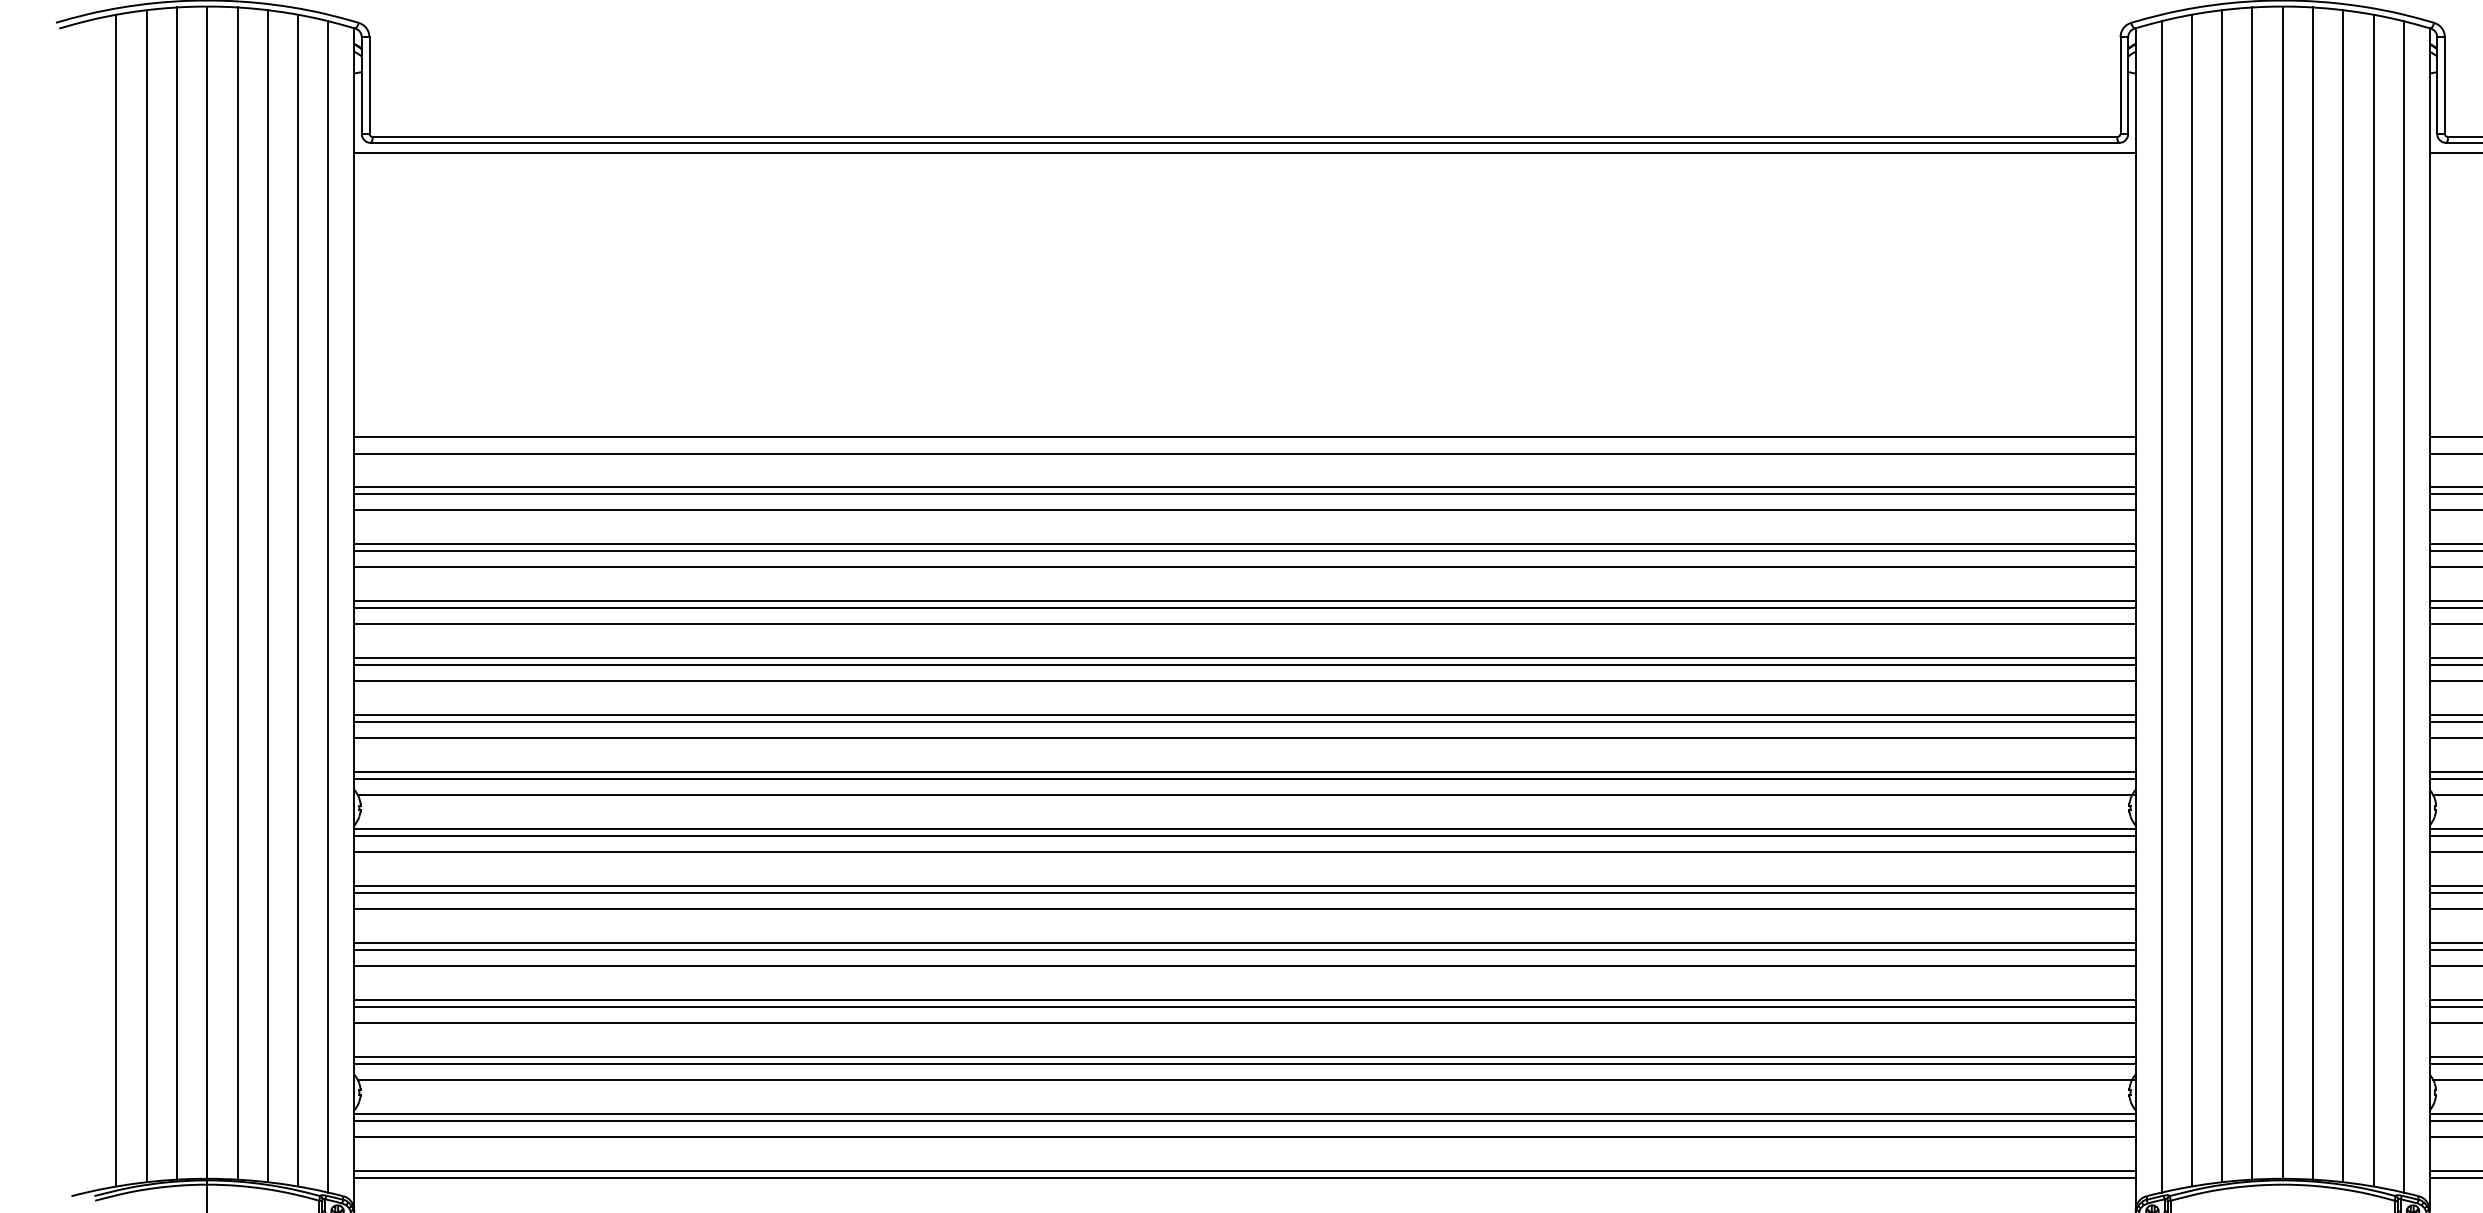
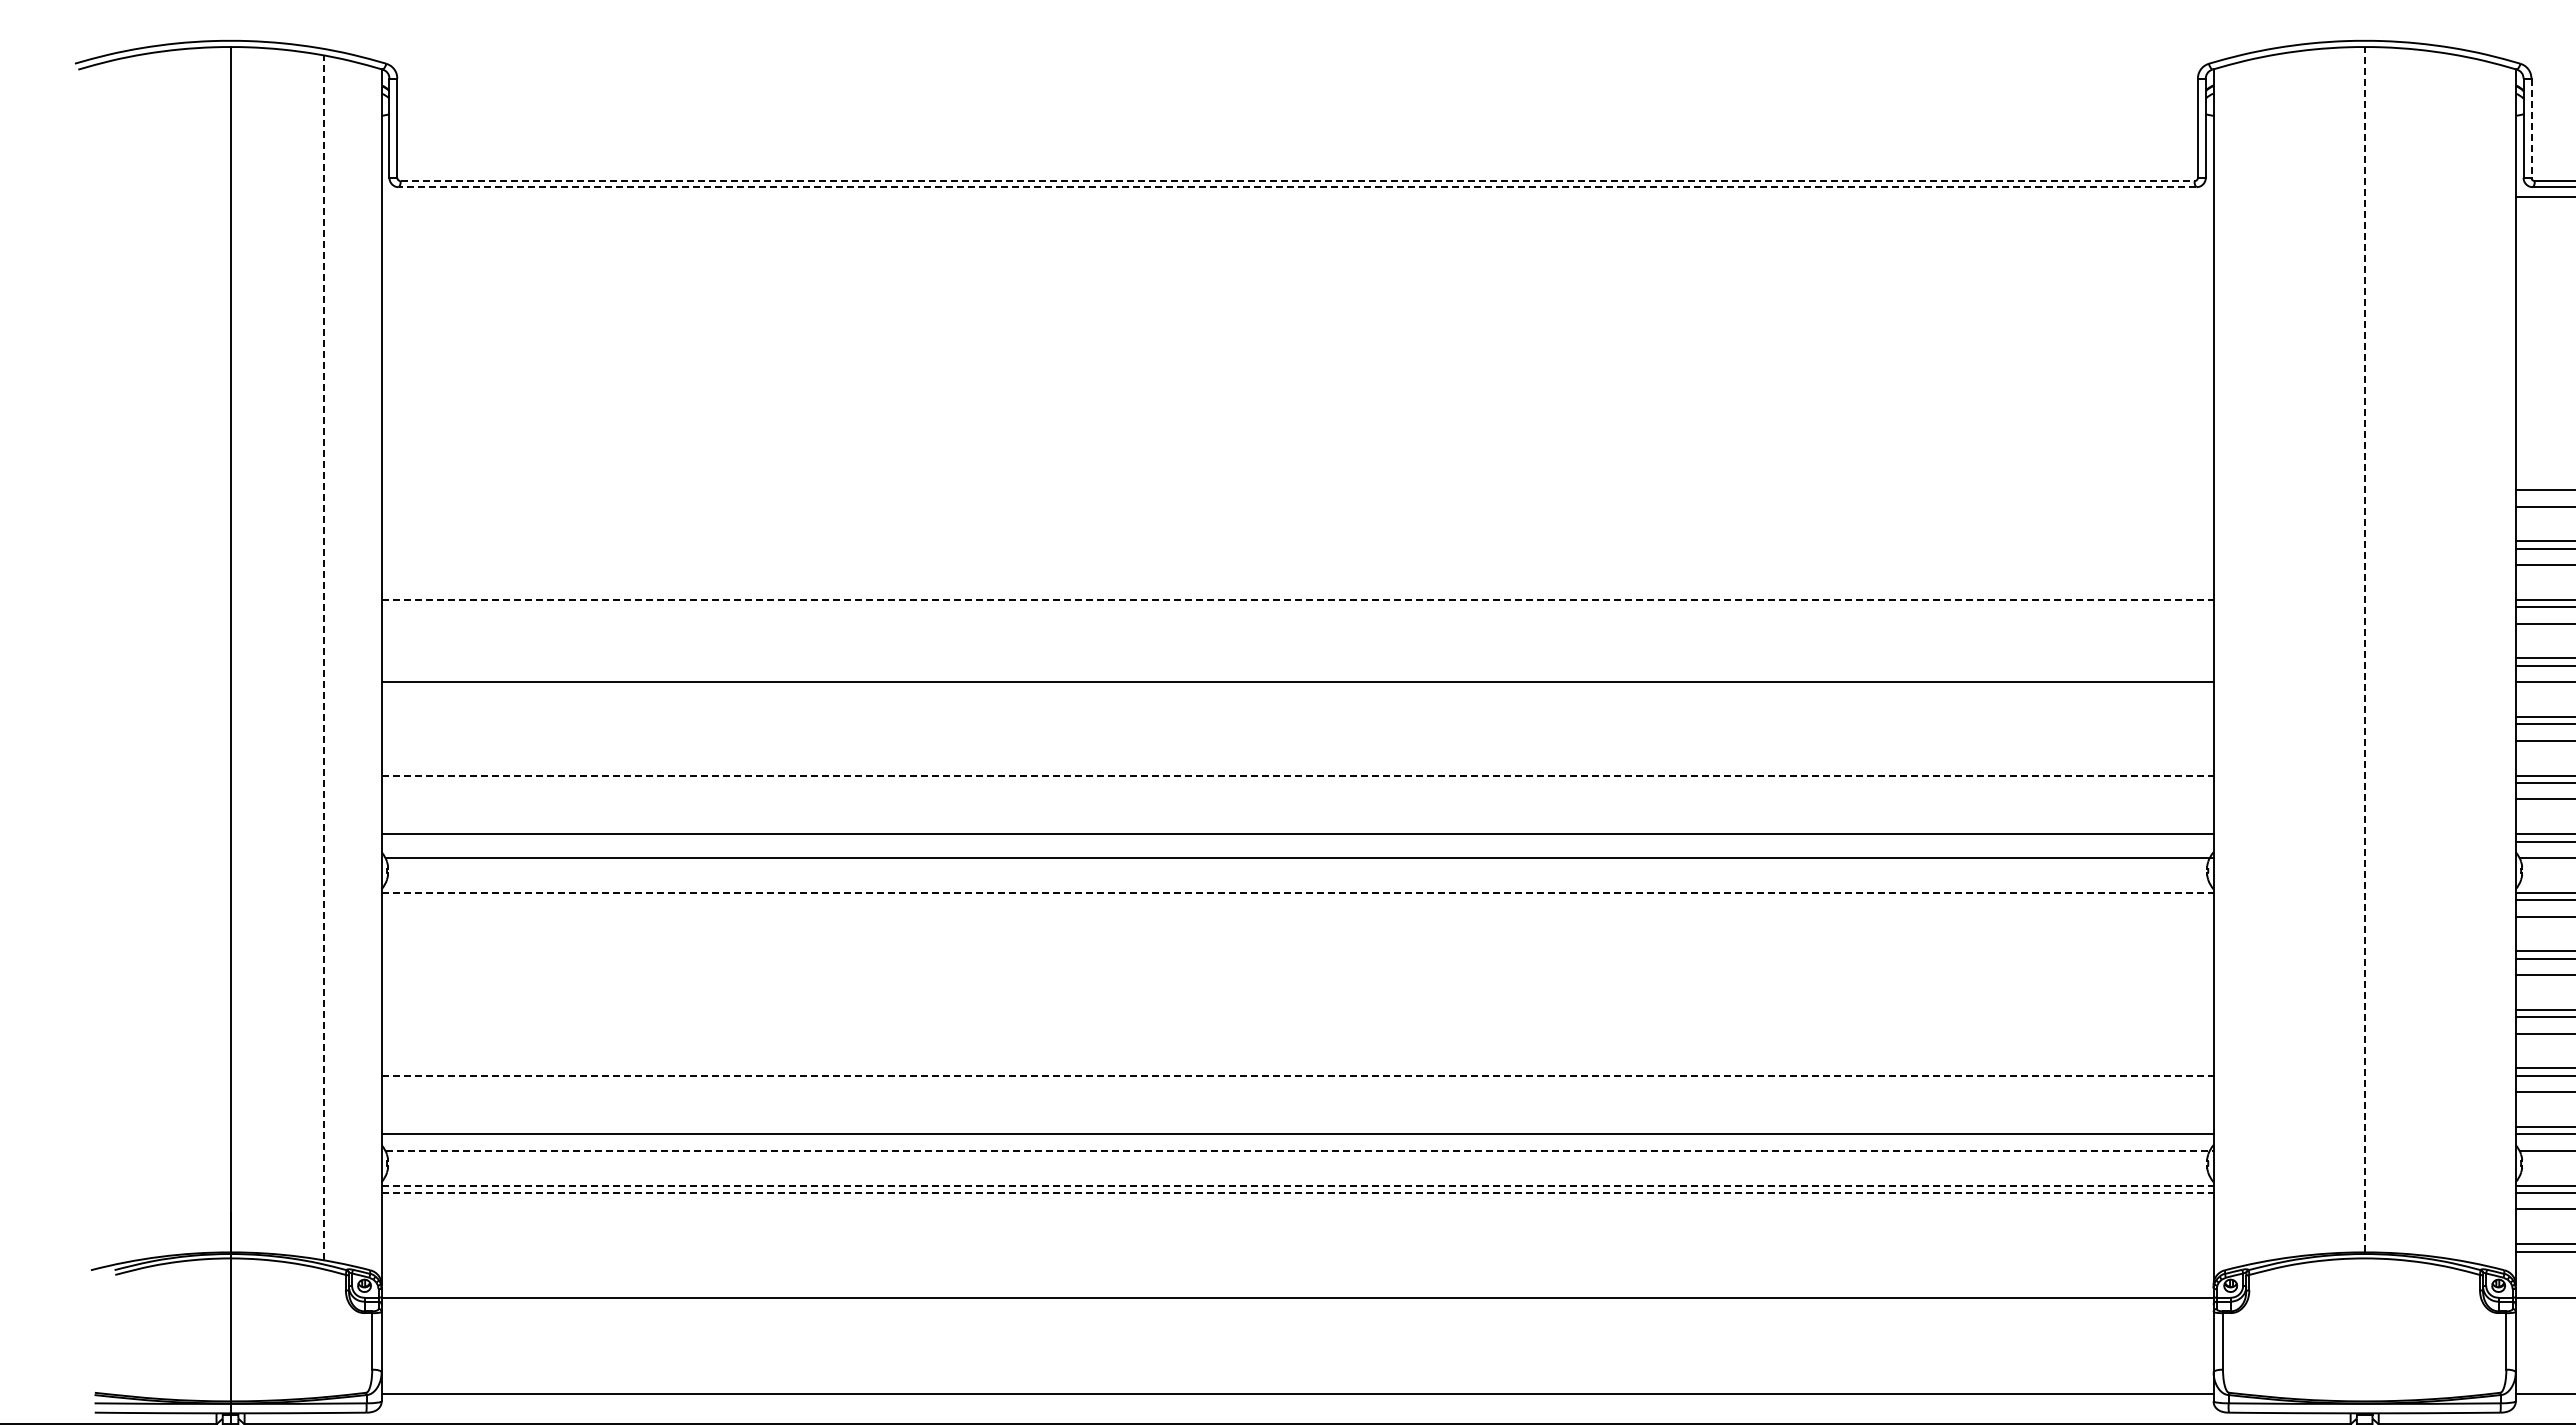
line: (2444, 85) -> (2531, 128), solid -> dashed
line: (1245, 136) -> (1298, 180), solid -> dashed
line: (1244, 143) -> (1297, 187), solid -> dashed
line: (1244, 152) -> (1297, 197), removed
line: (1244, 437) -> (1297, 490), removed
line: (1244, 453) -> (1297, 506), removed
line: (1244, 487) -> (1297, 541), removed
line: (1244, 494) -> (1297, 548), removed
line: (1244, 510) -> (1297, 565), removed
line: (1245, 543) -> (1298, 599), solid -> dashed
line: (1244, 551) -> (1297, 607), removed
line: (1244, 567) -> (1297, 623), removed
line: (2282, 592) -> (2364, 649), solid -> dashed
line: (177, 593) -> (199, 650), removed
line: (237, 593) -> (261, 650), removed
line: (2252, 593) -> (2333, 650), removed
line: (2312, 593) -> (2395, 650), removed
line: (146, 595) -> (168, 652), removed
line: (267, 595) -> (292, 652), removed
line: (2222, 595) -> (2302, 652), removed
line: (2342, 595) -> (2426, 652), removed
line: (116, 600) -> (137, 657), removed
line: (298, 600) -> (324, 657), solid -> dashed
line: (2192, 600) -> (2271, 657), removed
line: (2373, 600) -> (2458, 657), removed
line: (1244, 601) -> (1297, 658), removed
line: (328, 607) -> (355, 664), removed
line: (2161, 607) -> (2240, 664), removed
line: (2404, 607) -> (2489, 664), removed
line: (1244, 608) -> (1297, 665), removed
line: (1244, 658) -> (1297, 717), removed
line: (1244, 665) -> (1297, 724), removed
line: (1244, 680) -> (1297, 740), removed
line: (1245, 715) -> (1298, 775), solid -> dashed
line: (1244, 721) -> (1297, 782), removed
line: (1244, 738) -> (1297, 799), removed
line: (1244, 779) -> (1297, 841), removed
line: (1245, 828) -> (1298, 892), solid -> dashed
line: (1244, 836) -> (1297, 900), removed
line: (1244, 852) -> (1297, 916), removed
line: (1244, 886) -> (1297, 951), removed
line: (1244, 892) -> (1297, 958), removed
line: (1244, 909) -> (1297, 975), removed
line: (1244, 942) -> (1297, 1009), removed
line: (1244, 950) -> (1297, 1017), removed
line: (1244, 965) -> (1297, 1033), removed
line: (1244, 999) -> (1297, 1068), removed
line: (1245, 1006) -> (1298, 1075), solid -> dashed
line: (1244, 1023) -> (1297, 1092), removed
line: (1244, 1057) -> (1297, 1127), removed
line: (1247, 1079) -> (1300, 1150), solid -> dashed
line: (1245, 1113) -> (1298, 1185), solid -> dashed
line: (1245, 1120) -> (1298, 1192), solid -> dashed
line: (1244, 1137) -> (1297, 1209), removed
line: (1244, 1171) -> (1297, 1244), removed
line: (1244, 1177) -> (1297, 1251), removed

